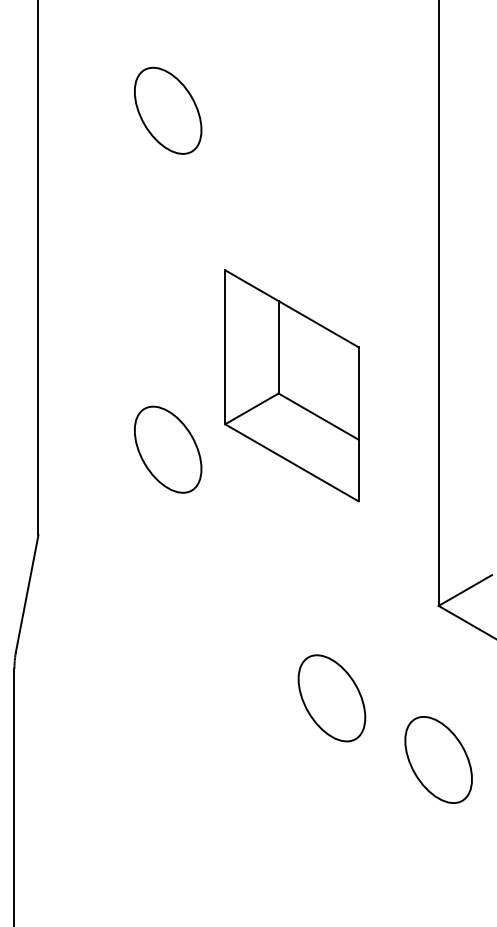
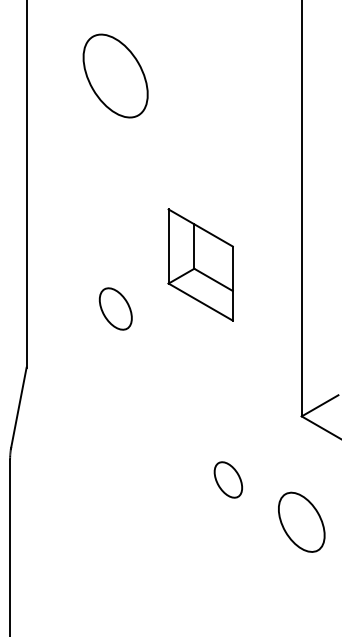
part: (167, 110) -> (115, 75), size x1.4
part: (291, 384) -> (200, 264), size x0.7
part: (167, 448) -> (115, 308), size x0.7
part: (332, 697) -> (228, 479), size x0.6

